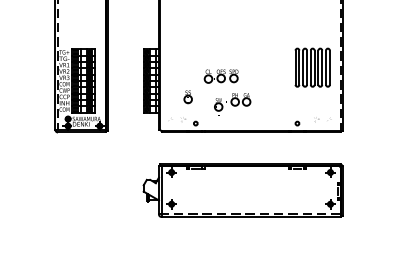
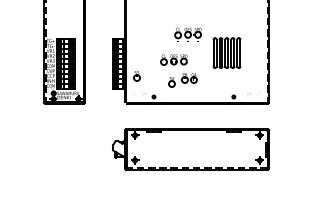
part: (238, 42) -> (187, 33), added
part: (312, 67) -> (226, 52), moved
part: (187, 97) -> (136, 76), moved

